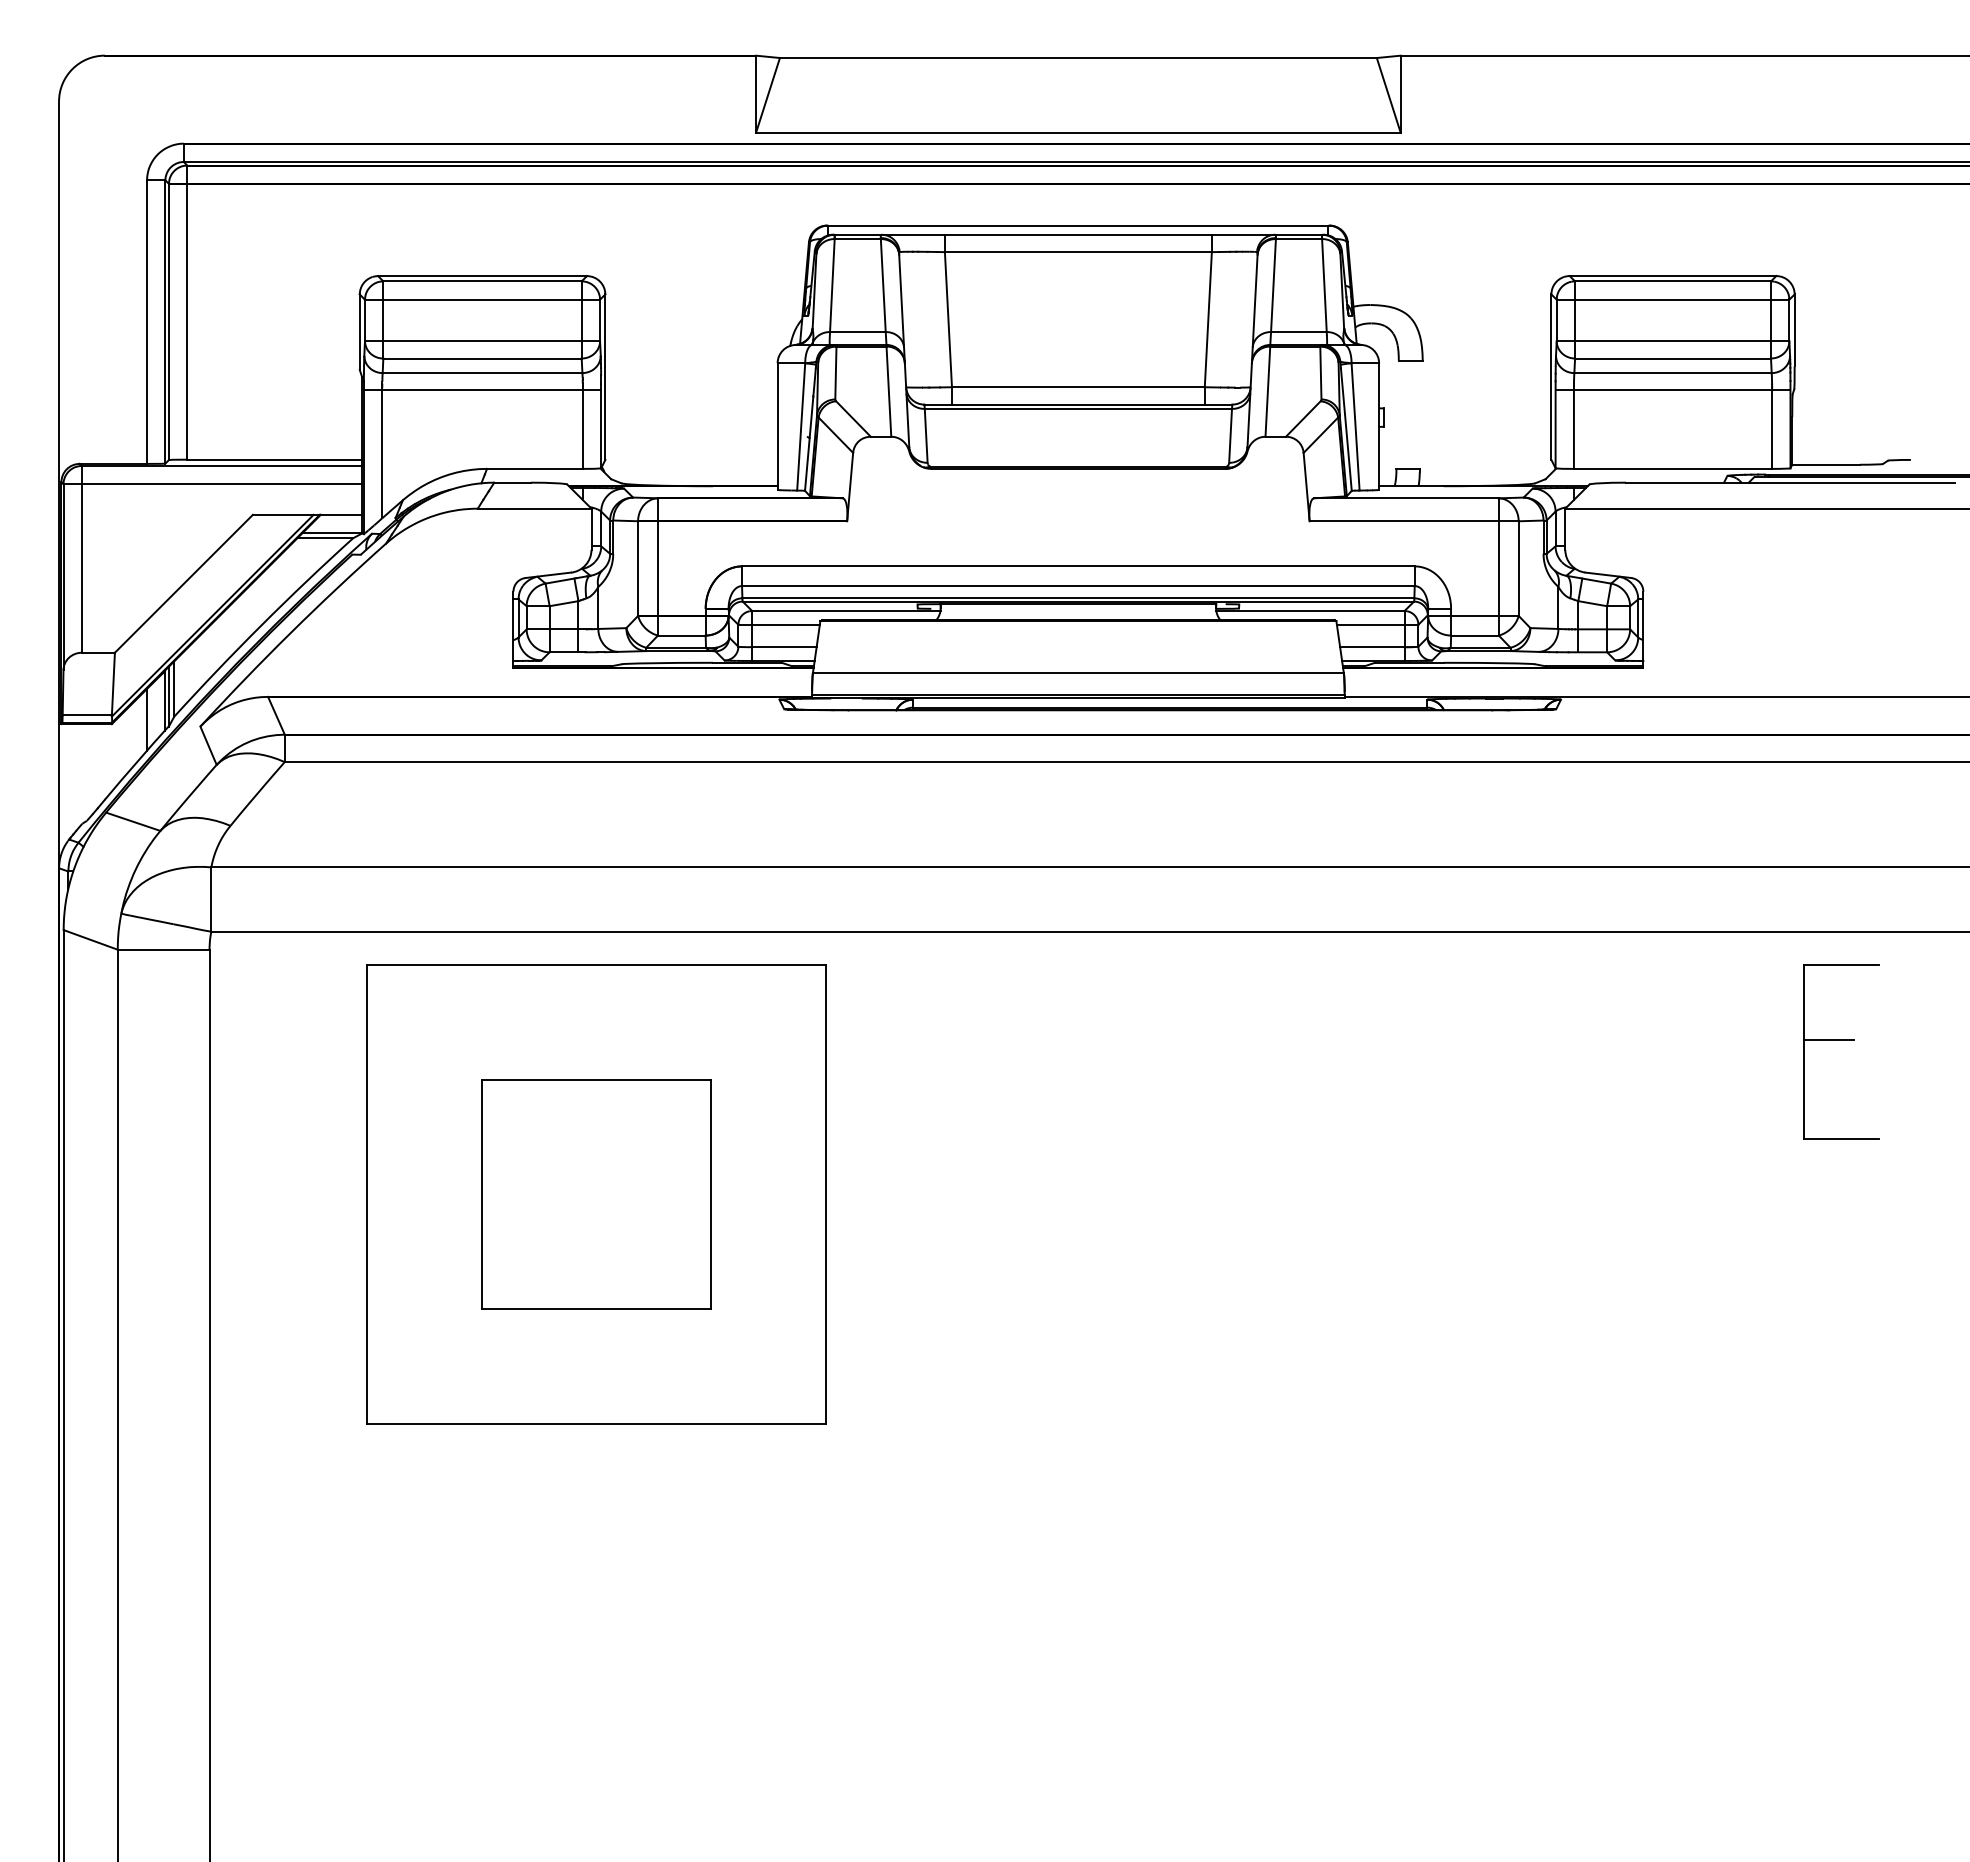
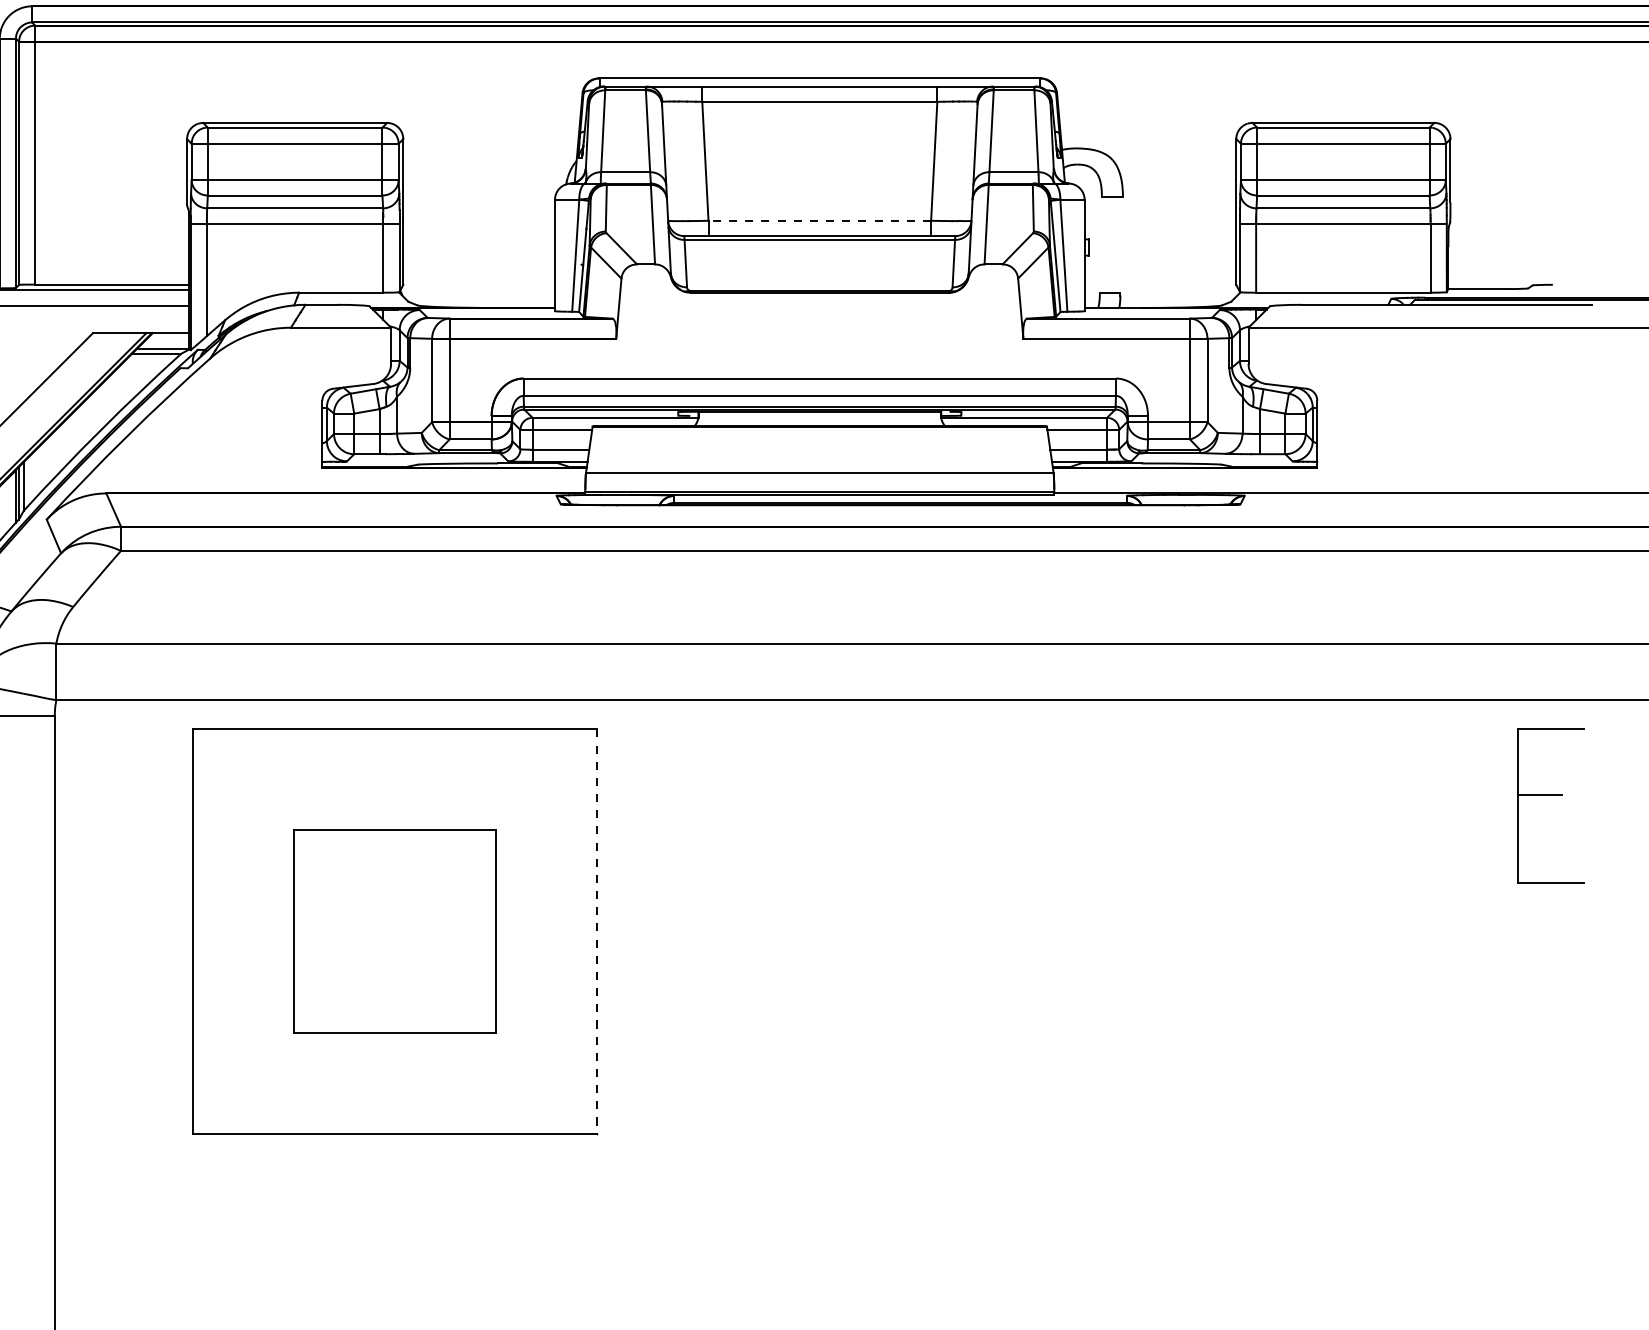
line: (1077, 387) -> (819, 221), solid -> dashed
part: (1841, 1040) -> (1550, 796), moved
line: (825, 1194) -> (597, 931), solid -> dashed

